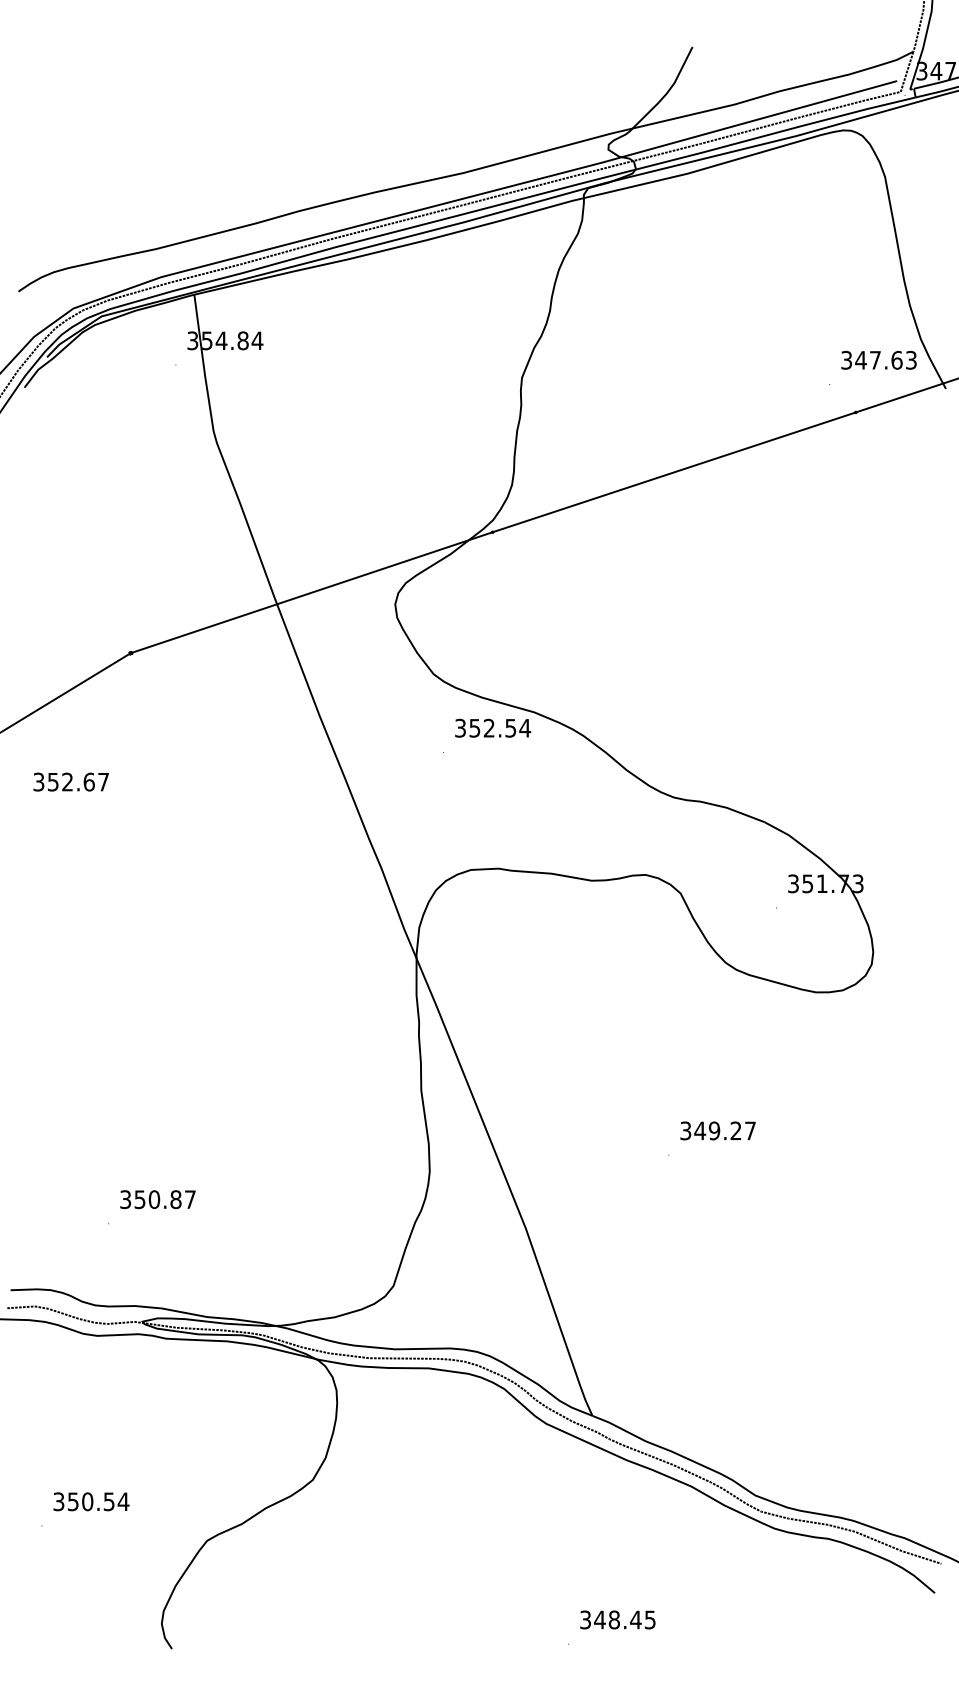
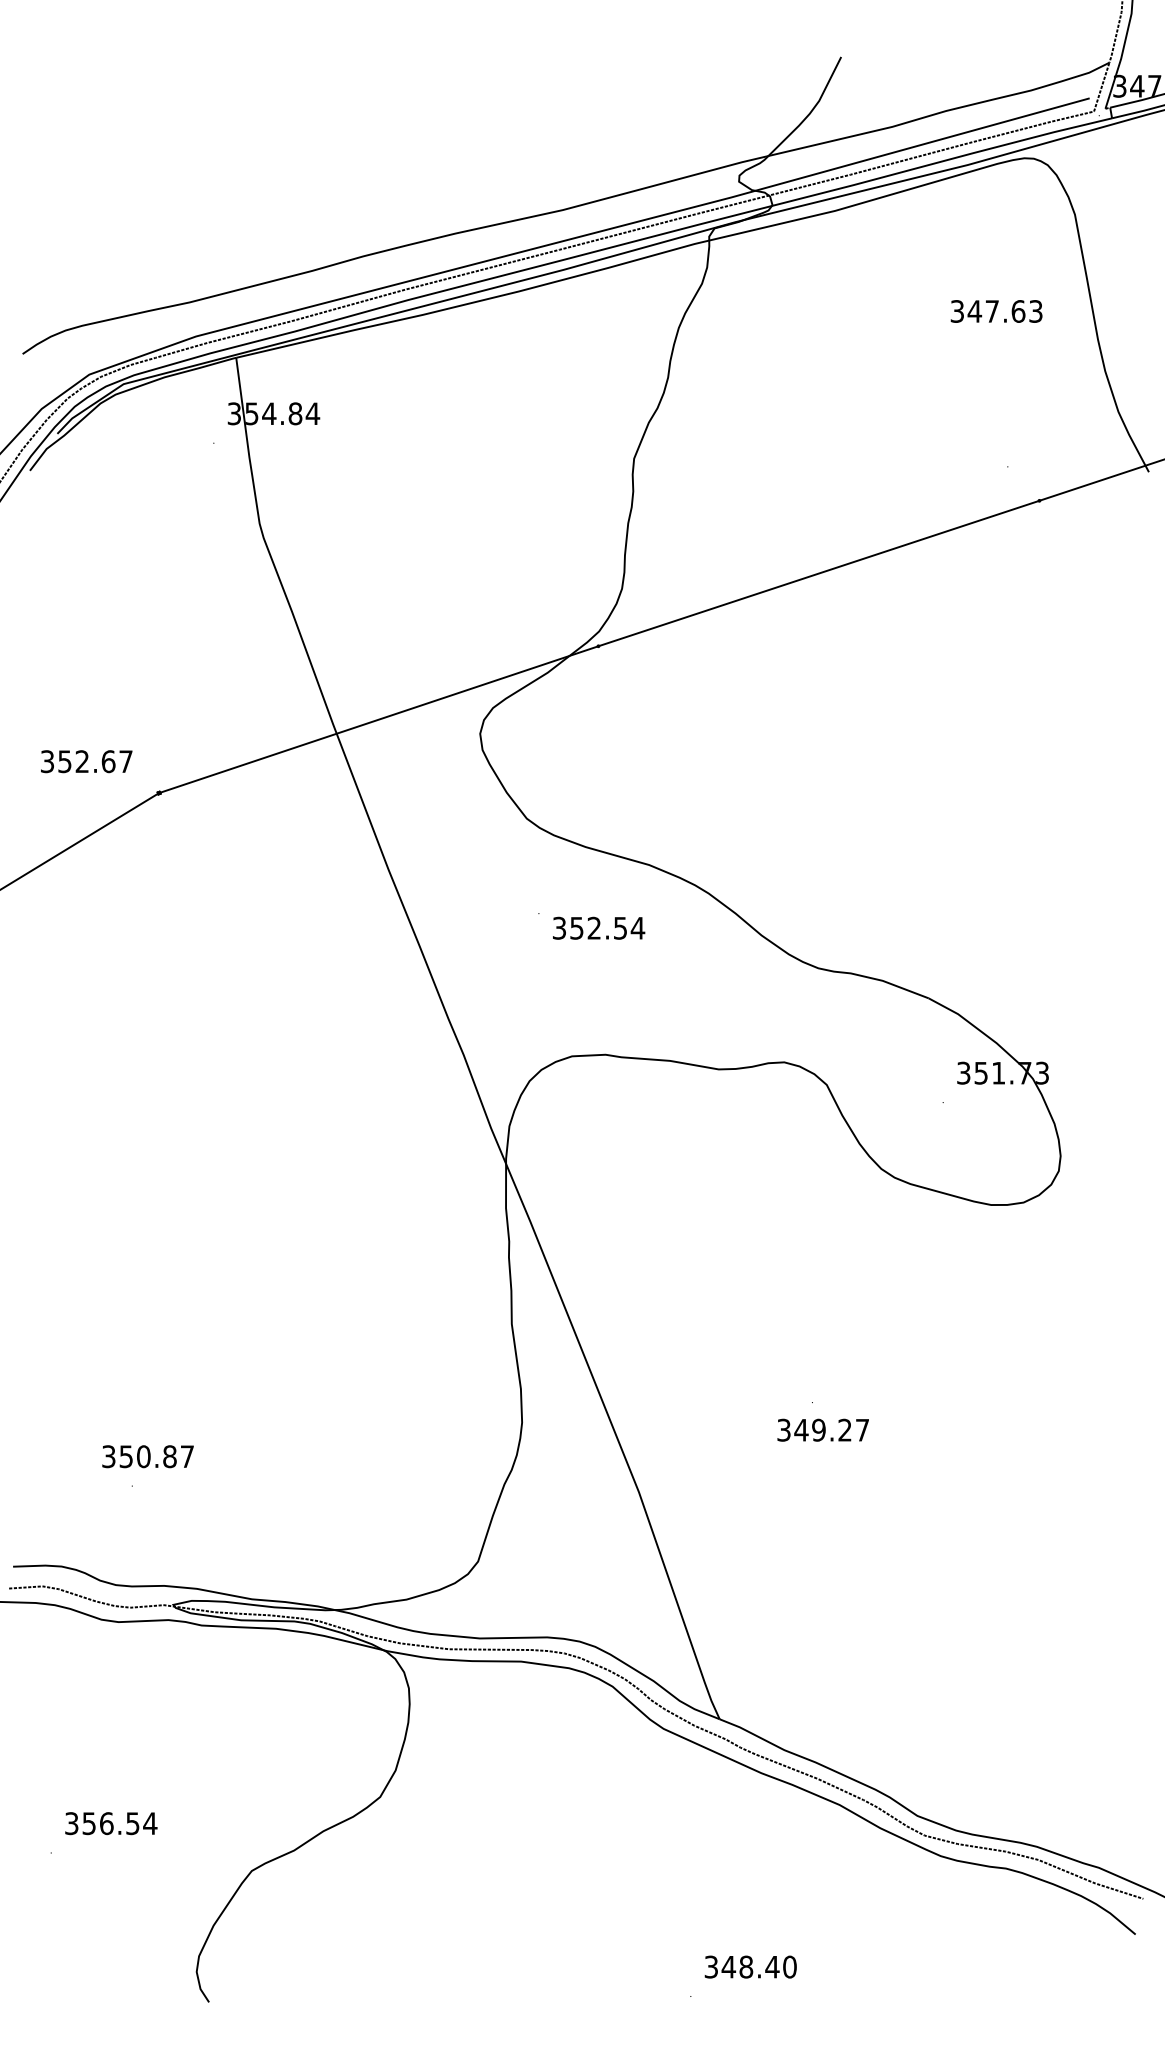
text: (878, 360) -> (996, 311), moved
text: (493, 727) -> (599, 927), moved
text: (71, 781) -> (86, 761), moved
text: (717, 1130) -> (822, 1429), moved
text: (157, 1199) -> (147, 1456), moved
text: (87, 1501) -> (106, 1823), 350.54 -> 356.54
text: (649, 1619) -> (789, 1966), 348.45 -> 348.40

